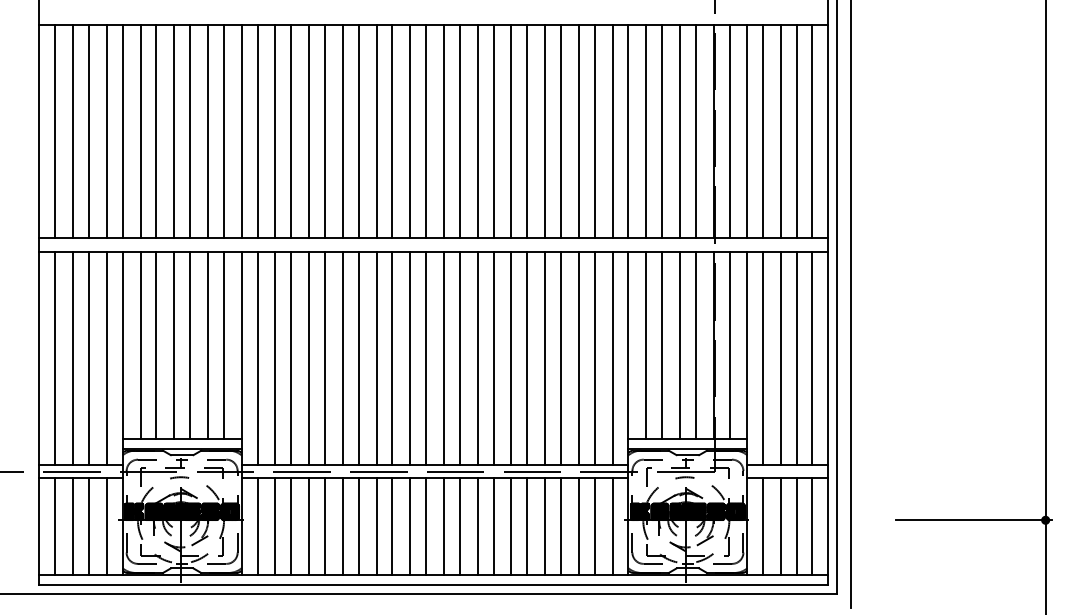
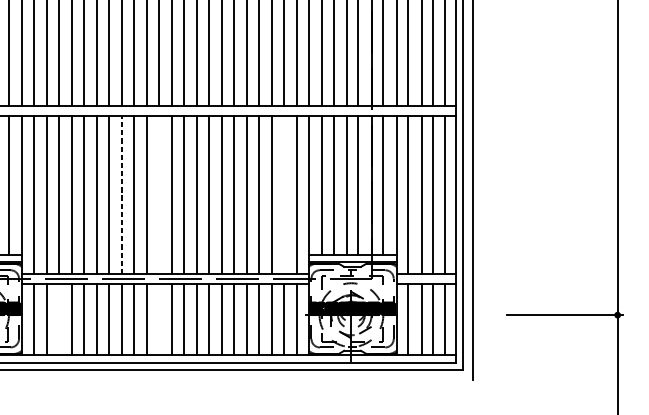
line: (426, 357) -> (158, 194), removed
line: (594, 357) -> (283, 194), removed
line: (376, 358) -> (121, 195), solid -> dashed
line: (291, 526) -> (58, 319), removed
line: (426, 526) -> (158, 319), removed

